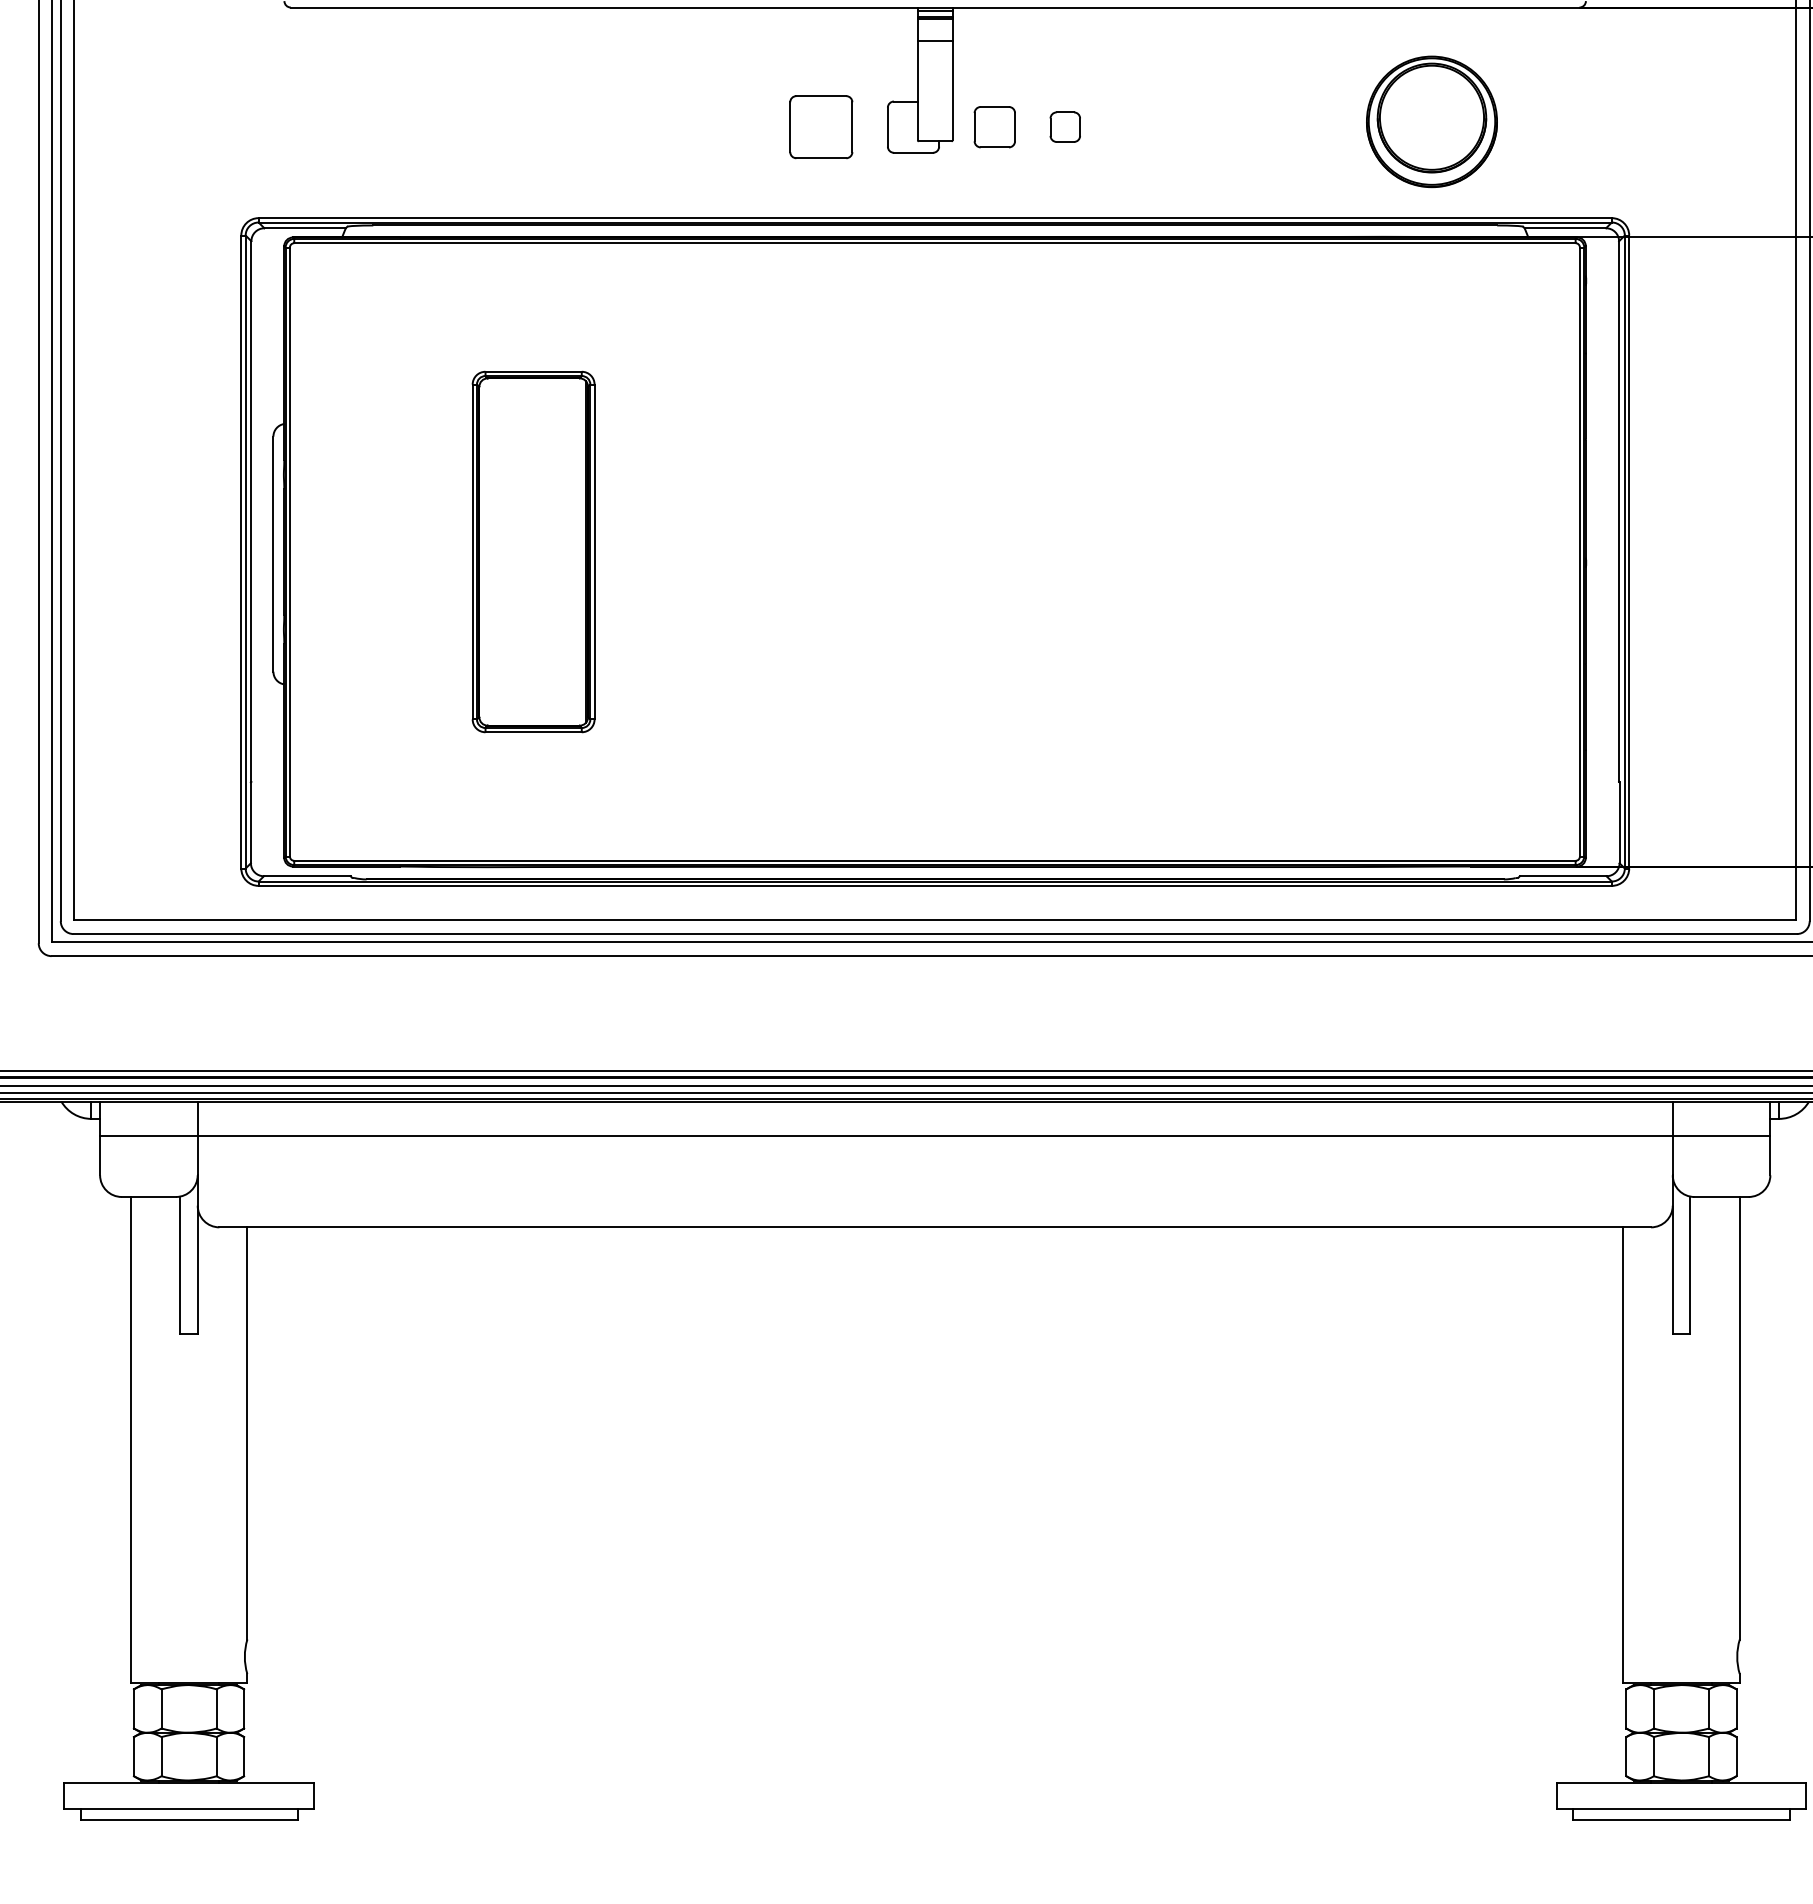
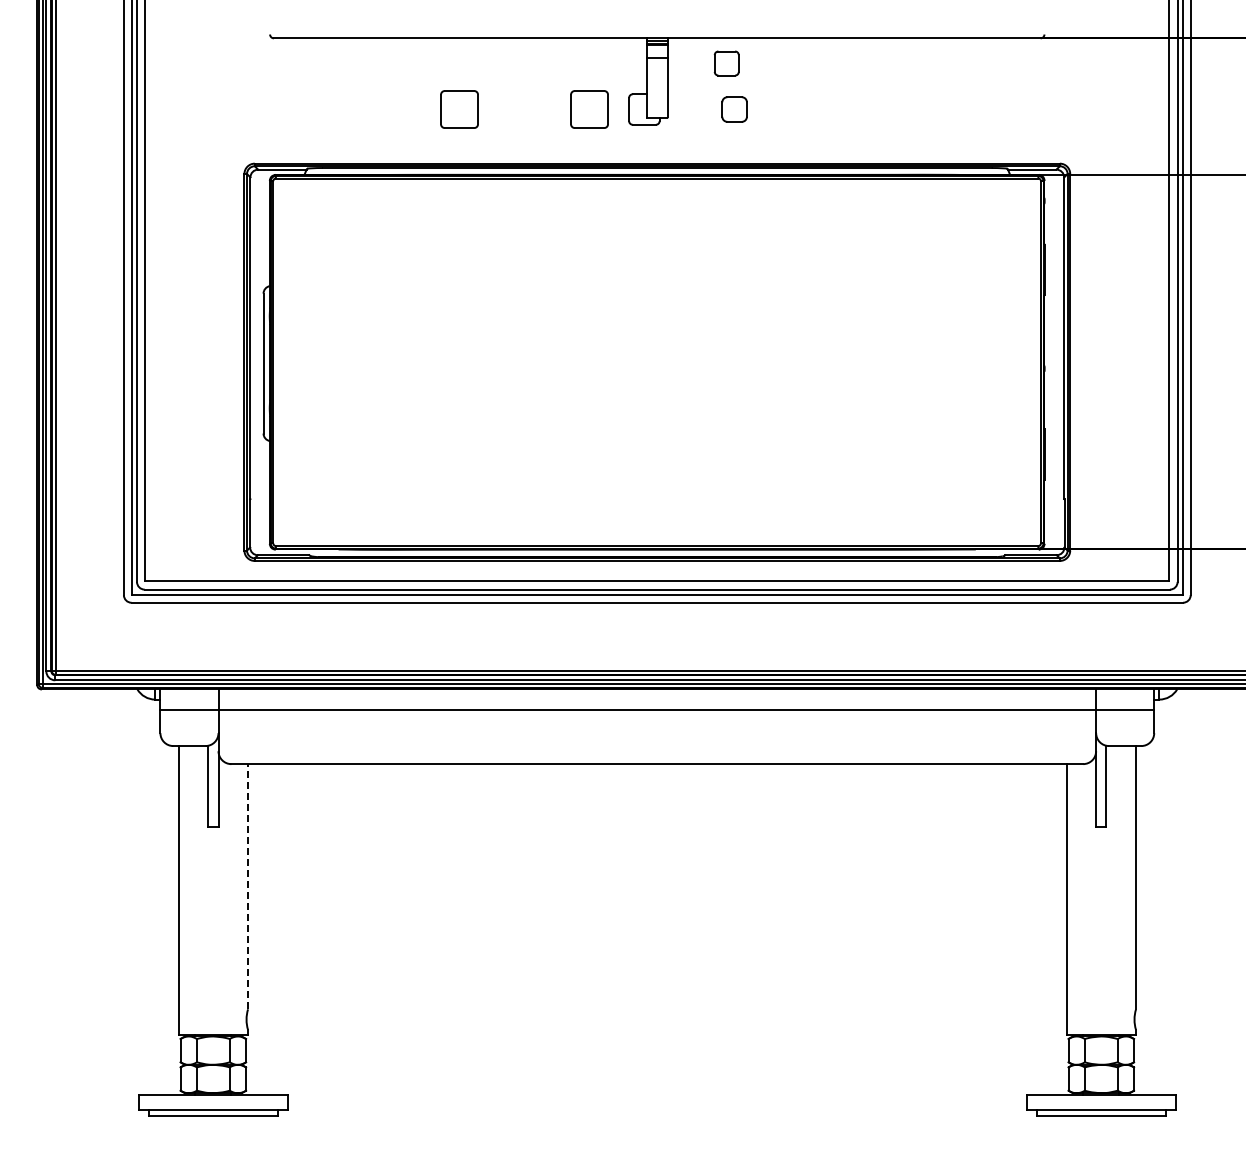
part: (1431, 122) -> (952, 106), removed
part: (602, 127) -> (459, 109), added
part: (994, 127) -> (726, 63), moved
part: (1064, 127) -> (734, 109), size x1.4
part: (533, 552) -> (418, 362), removed
line: (248, 1433) -> (248, 886), solid -> dashed

